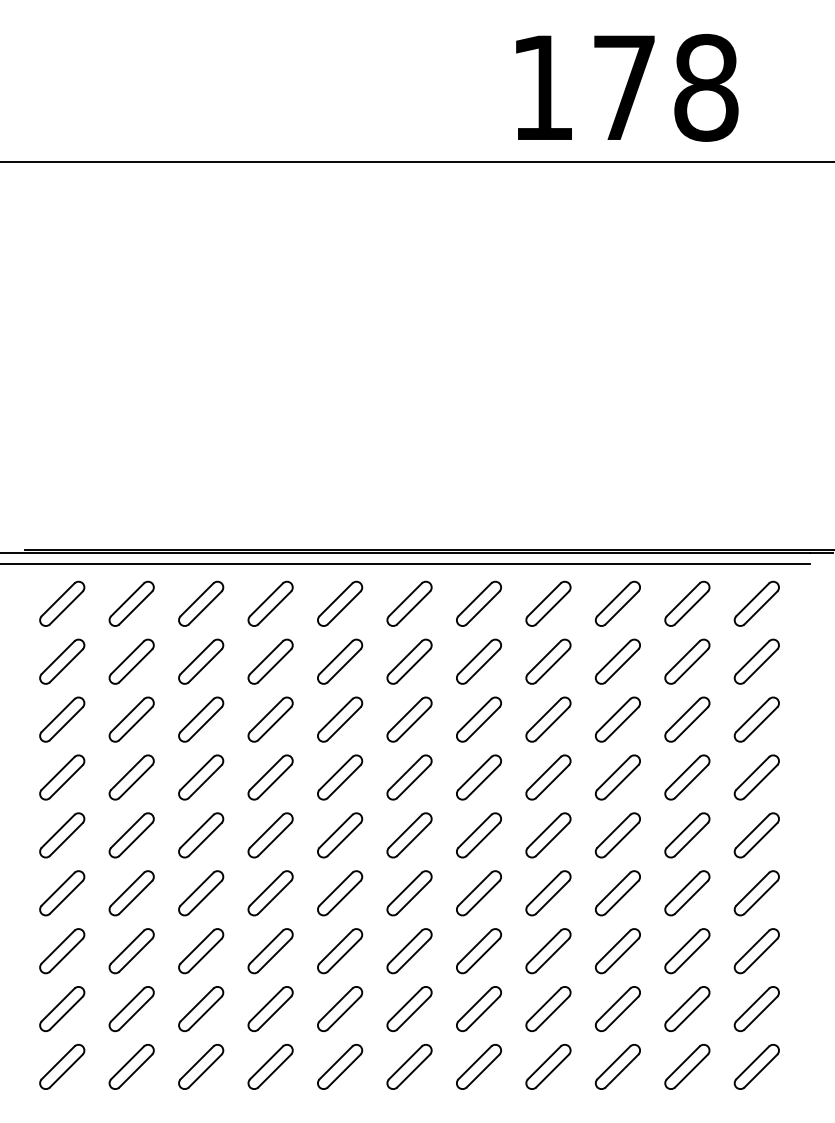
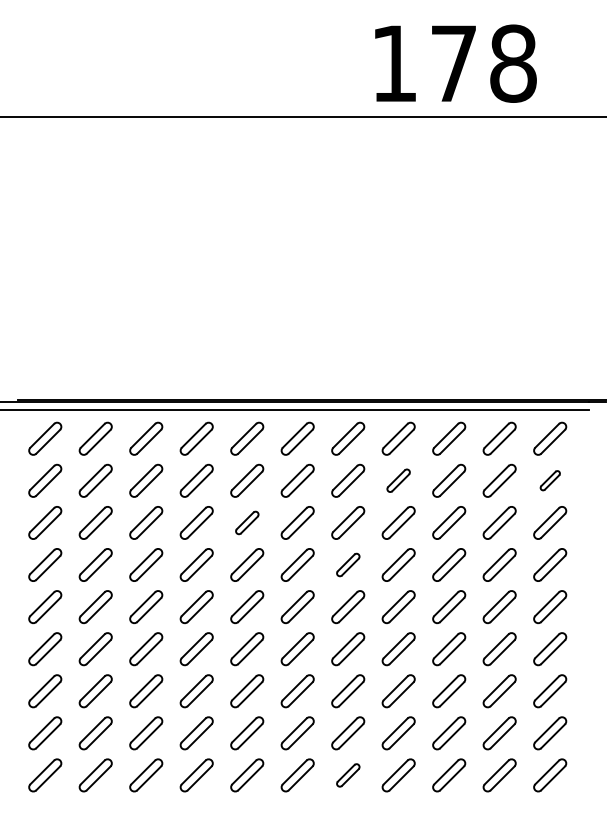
part: (548, 661) -> (398, 480), size x0.7
part: (757, 661) -> (550, 480), size x0.6
part: (340, 719) -> (247, 522), size x0.7
part: (479, 776) -> (348, 564), size x0.7
part: (479, 1067) -> (348, 775), size x0.7

